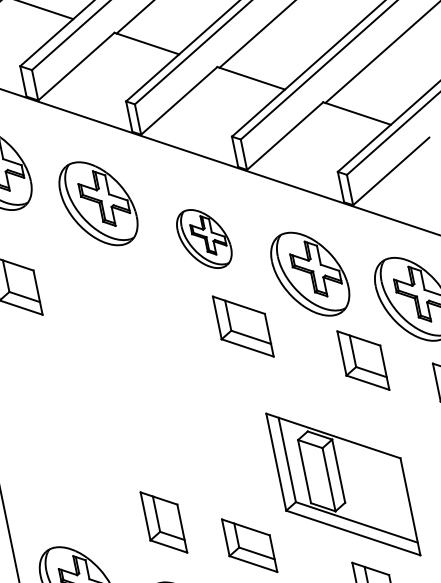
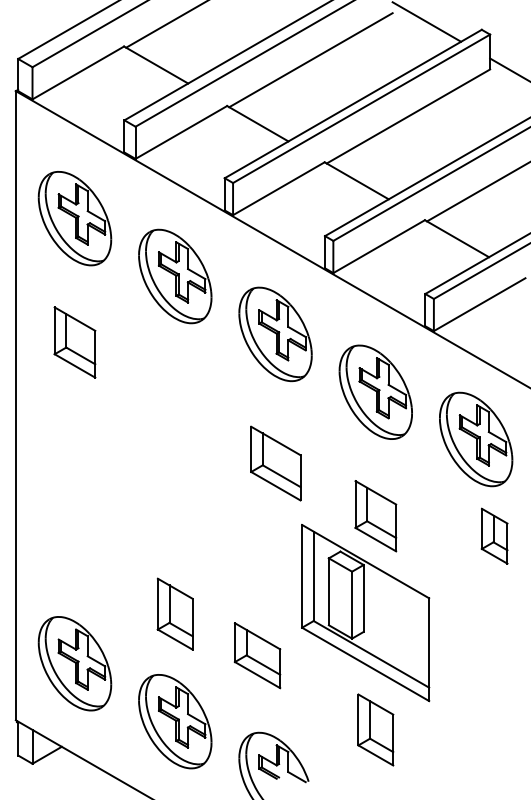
part: (204, 239) -> (275, 334), size x1.43
part: (242, 326) -> (275, 463), moved
part: (363, 360) -> (375, 516), moved

